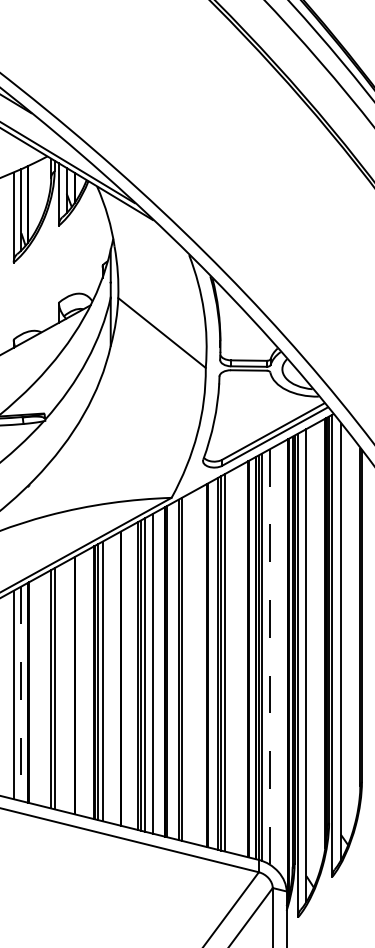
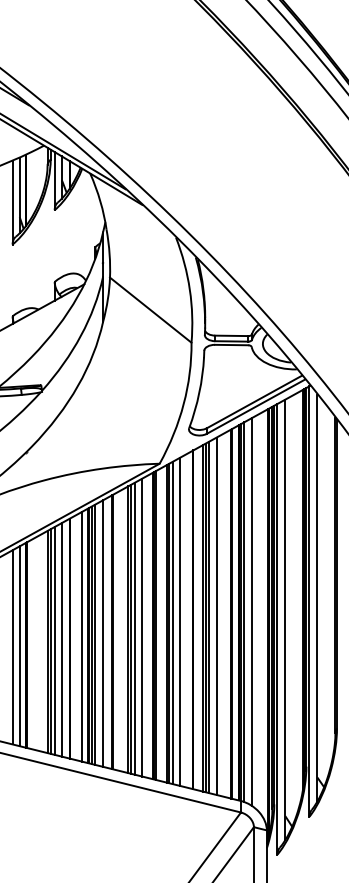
line: (270, 656) -> (251, 611), dashed -> solid
line: (232, 660) -> (216, 615), added
line: (193, 667) -> (180, 621), added
line: (185, 668) -> (172, 622), added
line: (110, 680) -> (102, 633), added
line: (87, 683) -> (81, 636), added
line: (66, 686) -> (61, 639), added
line: (58, 687) -> (54, 640), added
line: (21, 694) -> (19, 646), dashed -> solid

